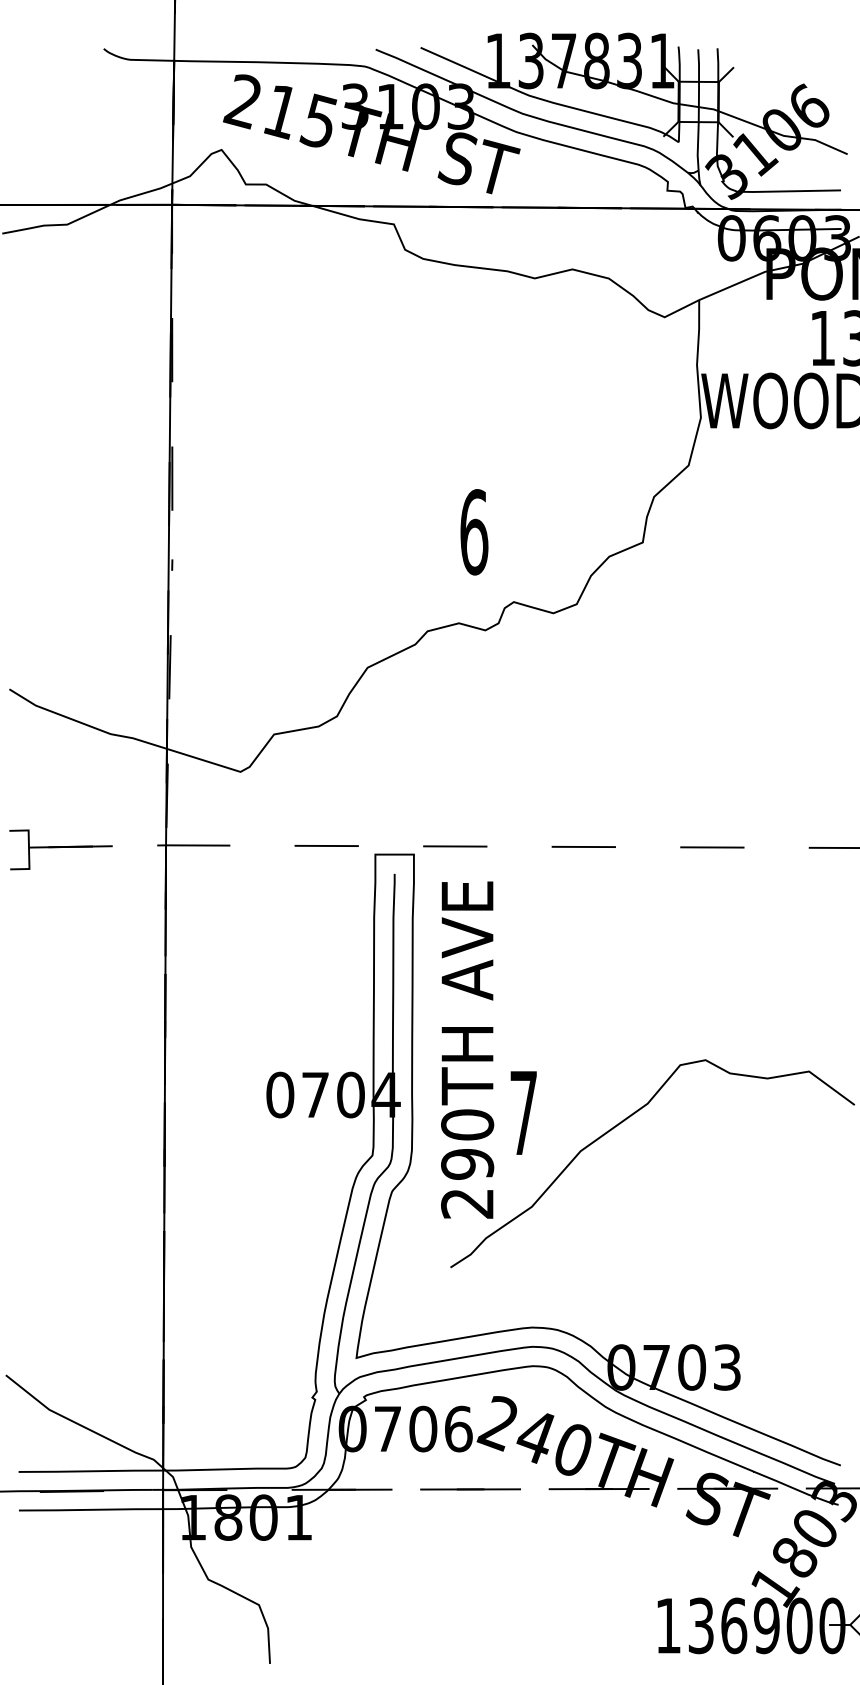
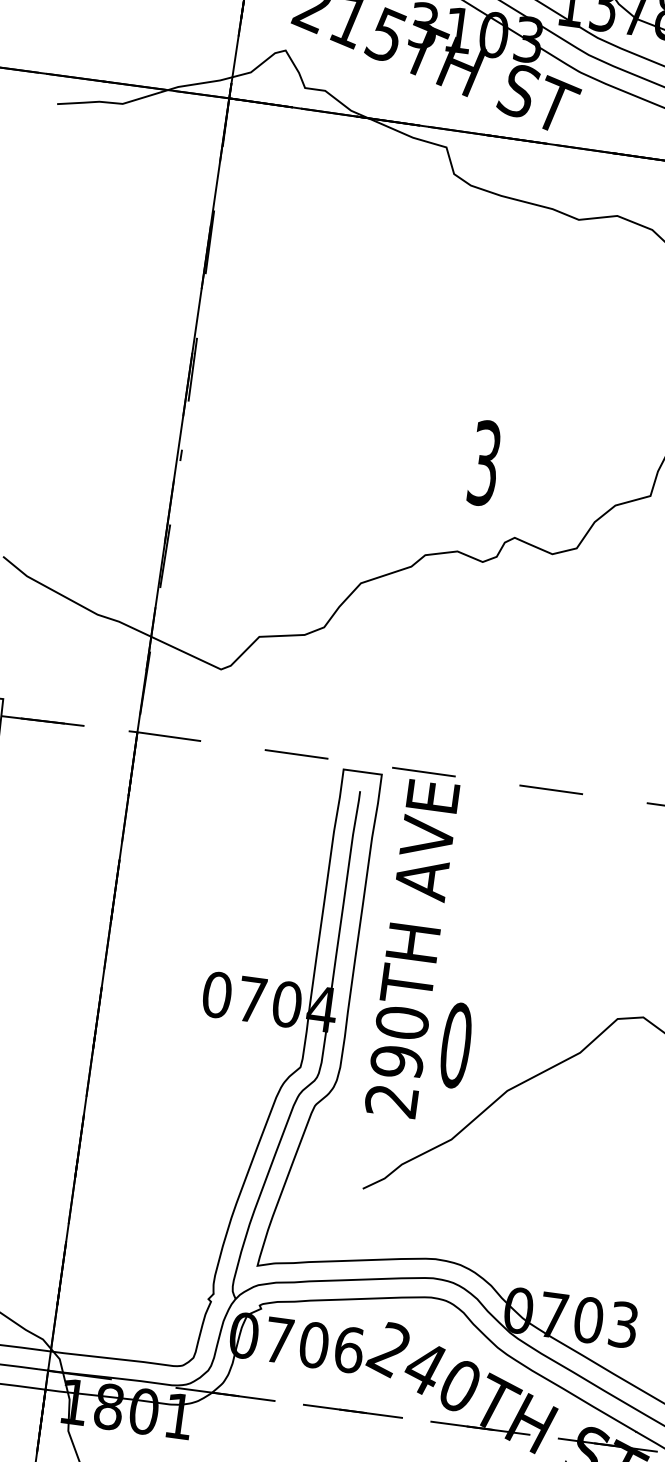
text: (474, 532) -> (485, 463), 6 -> 3
text: (467, 1049) -> (412, 948), moved
text: (523, 1112) -> (455, 1044), 7 -> 0

